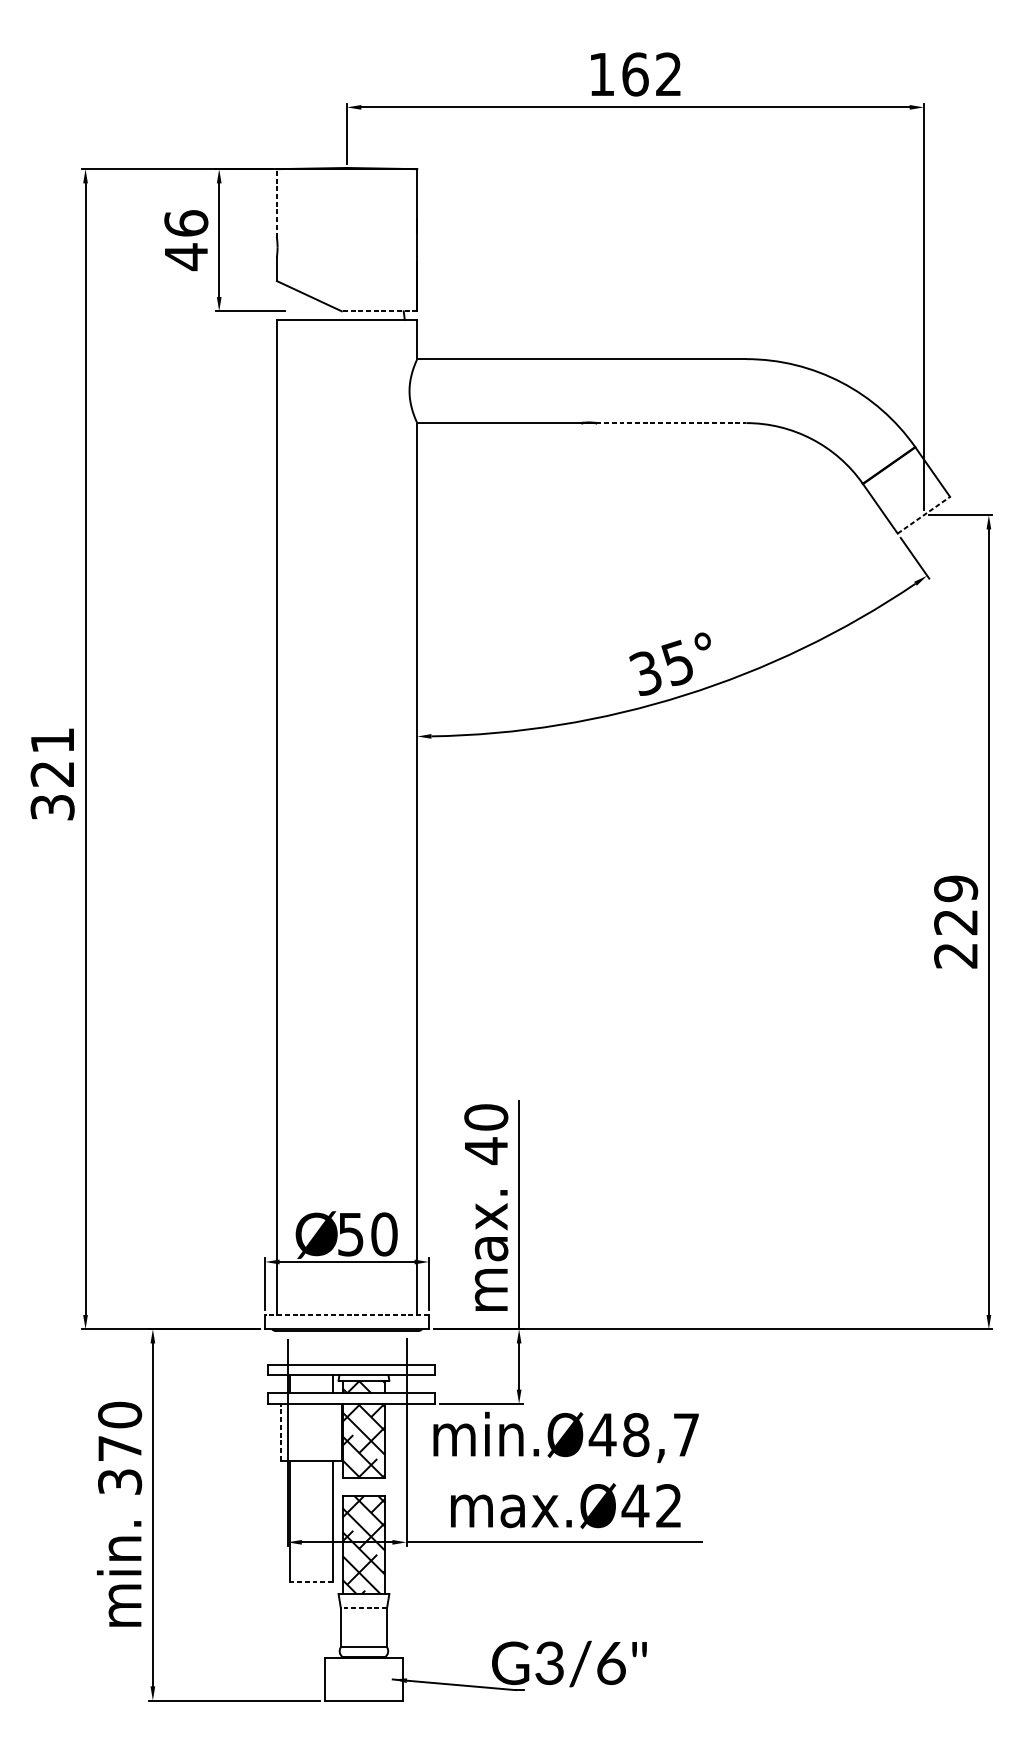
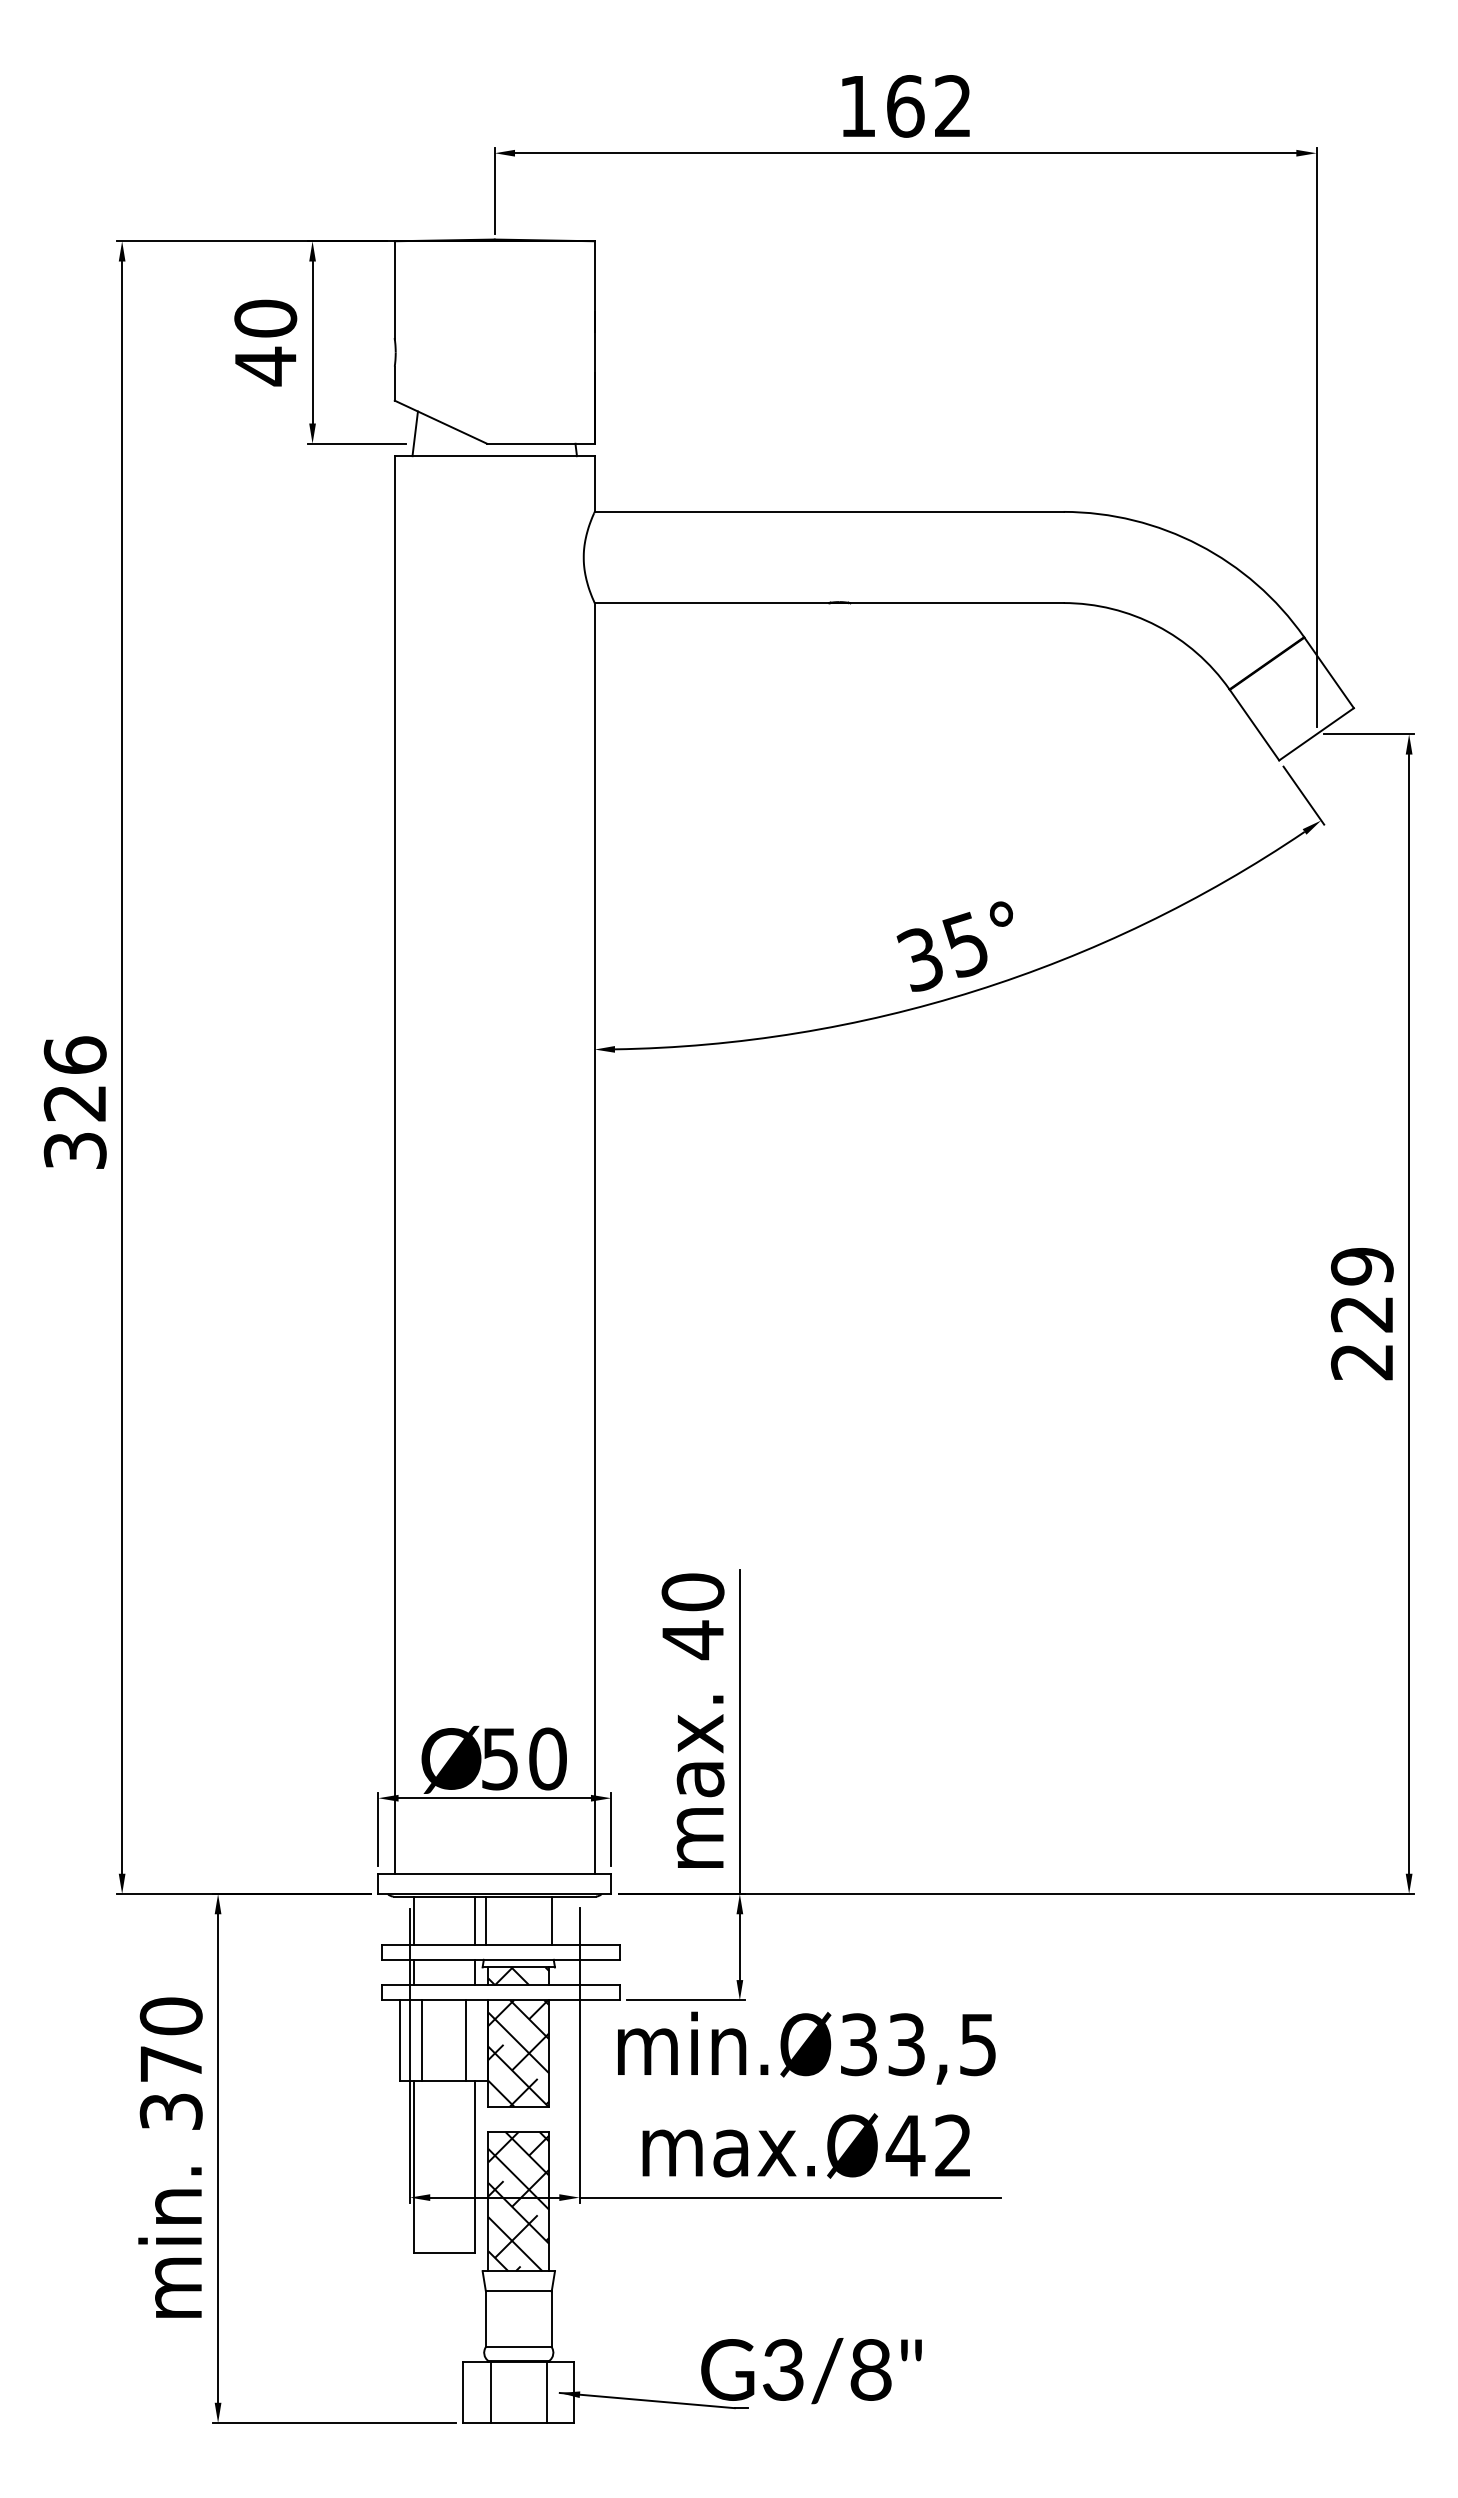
line: (276, 203) -> (394, 290), dashed -> solid
text: (186, 223) -> (265, 318), 46 -> 40
line: (290, 304) -> (414, 433), added
line: (379, 311) -> (540, 443), dashed -> solid
line: (671, 423) -> (956, 603), dashed -> solid
line: (923, 515) -> (1316, 734), dashed -> solid
text: (52, 739) -> (74, 1054), 321 -> 326
line: (346, 1314) -> (494, 1873), dashed -> solid
line: (290, 1347) -> (413, 1920), added
line: (332, 1347) -> (474, 1920), added
line: (340, 1347) -> (485, 1920), added
line: (386, 1347) -> (551, 1920), added
line: (280, 1432) -> (400, 2040), dashed -> solid
line: (296, 1432) -> (422, 2040), added
line: (327, 1432) -> (466, 2040), added
text: (643, 1434) -> (917, 2044), min.Ø48,7 -> min.Ø33,5
line: (311, 1581) -> (443, 2253), dashed -> solid
line: (363, 1608) -> (518, 2291), dashed -> solid
text: (610, 1662) -> (870, 2369), G3/6" -> G3/8"
line: (344, 1679) -> (491, 2392), added
line: (383, 1679) -> (546, 2392), added

